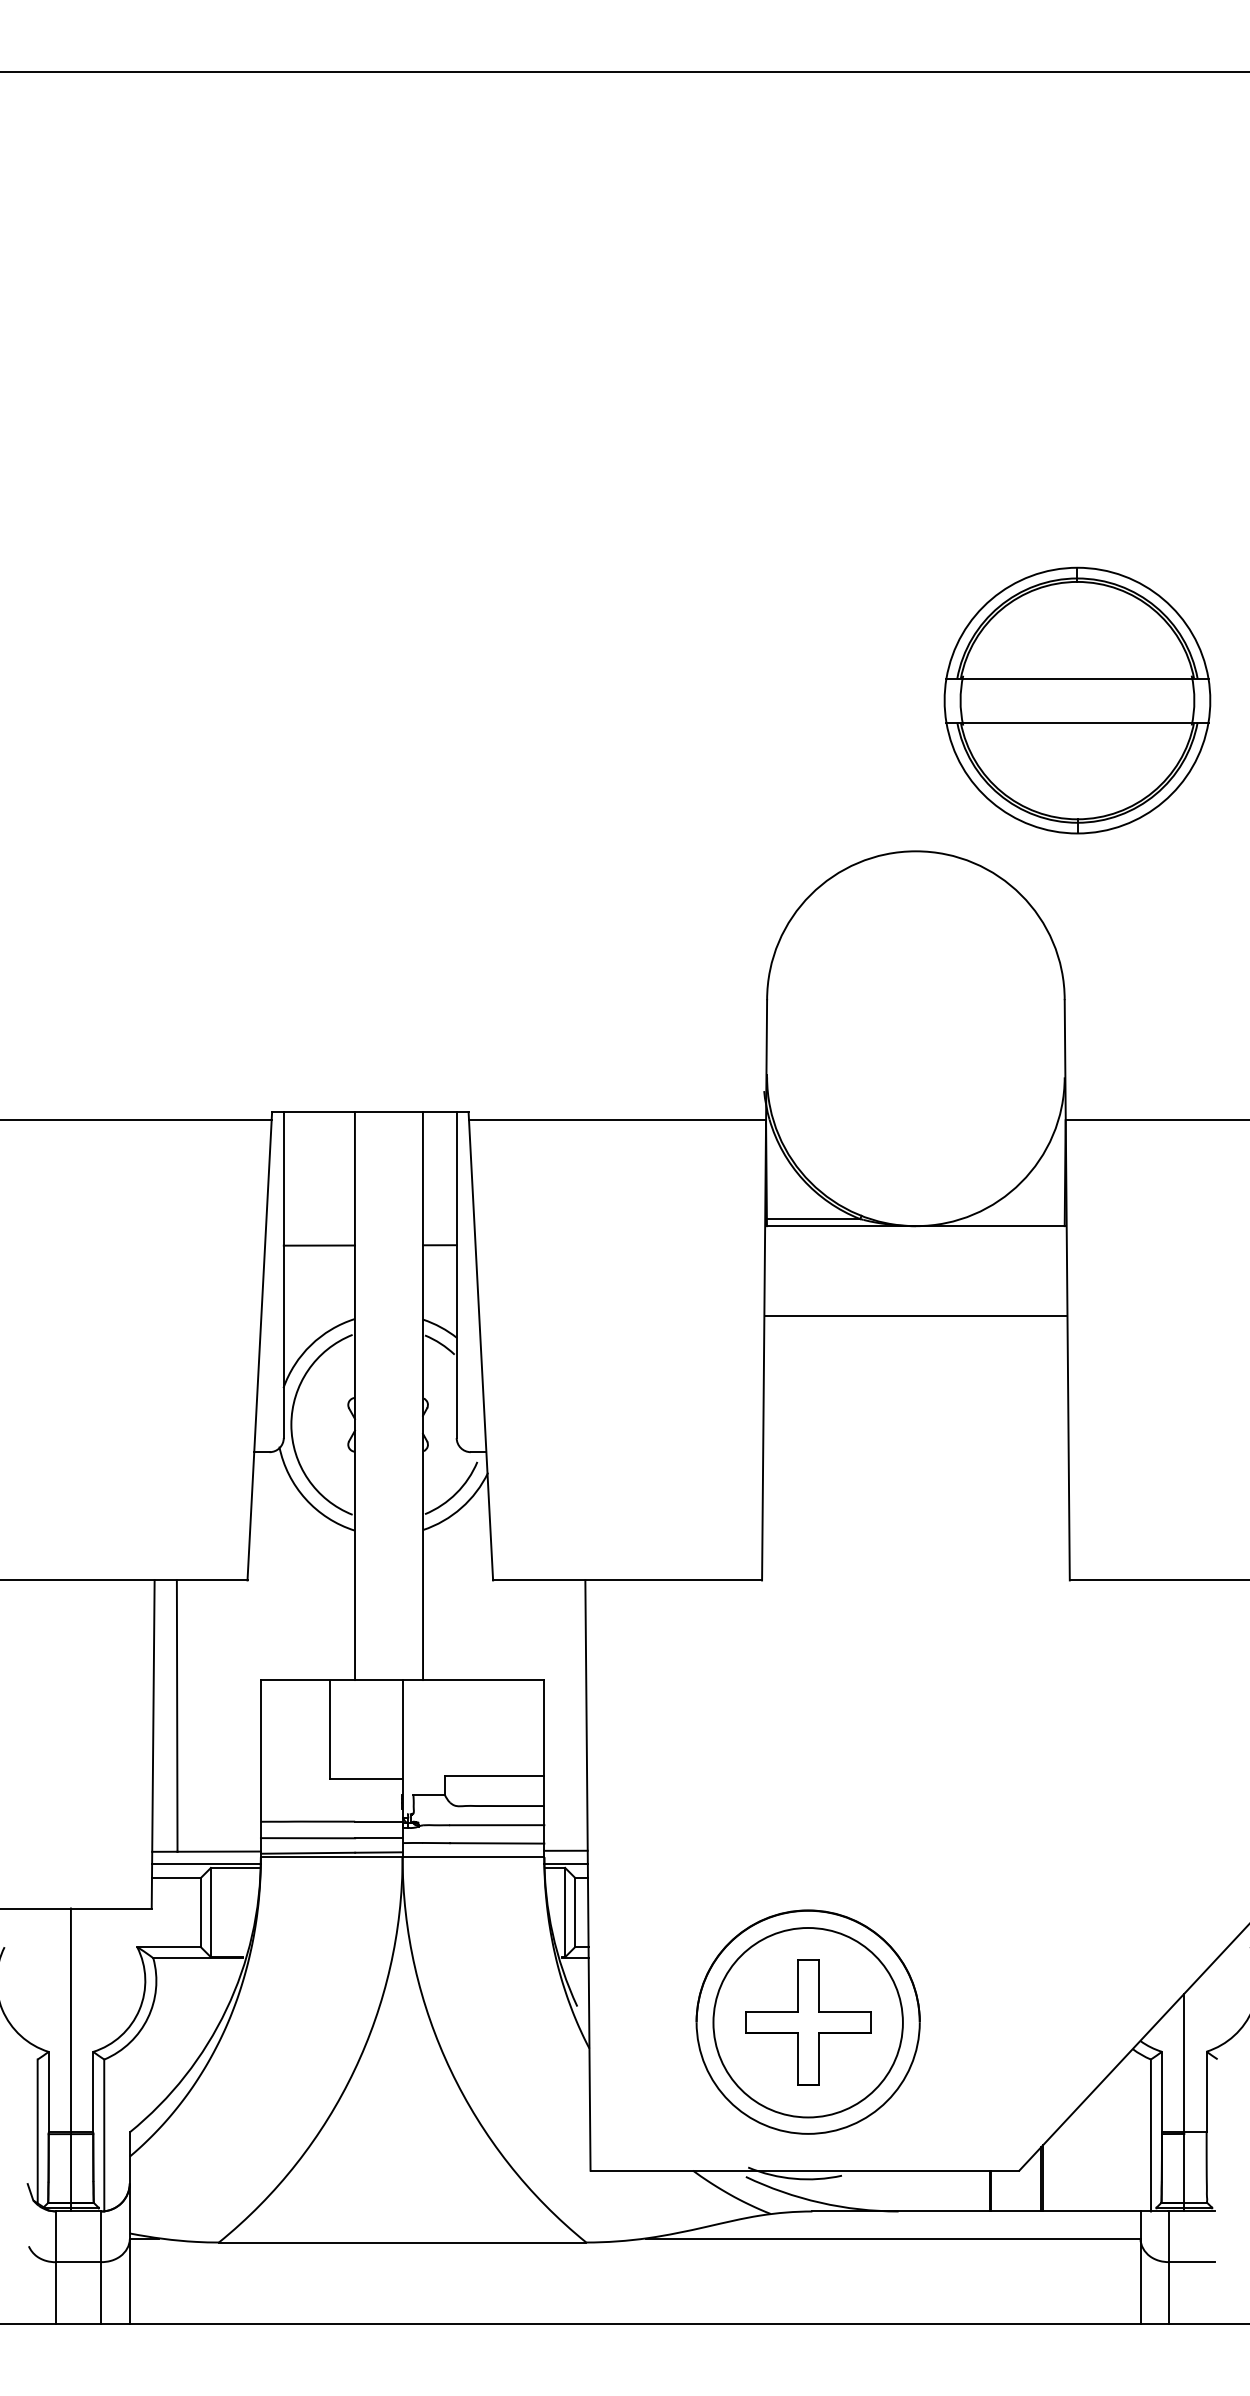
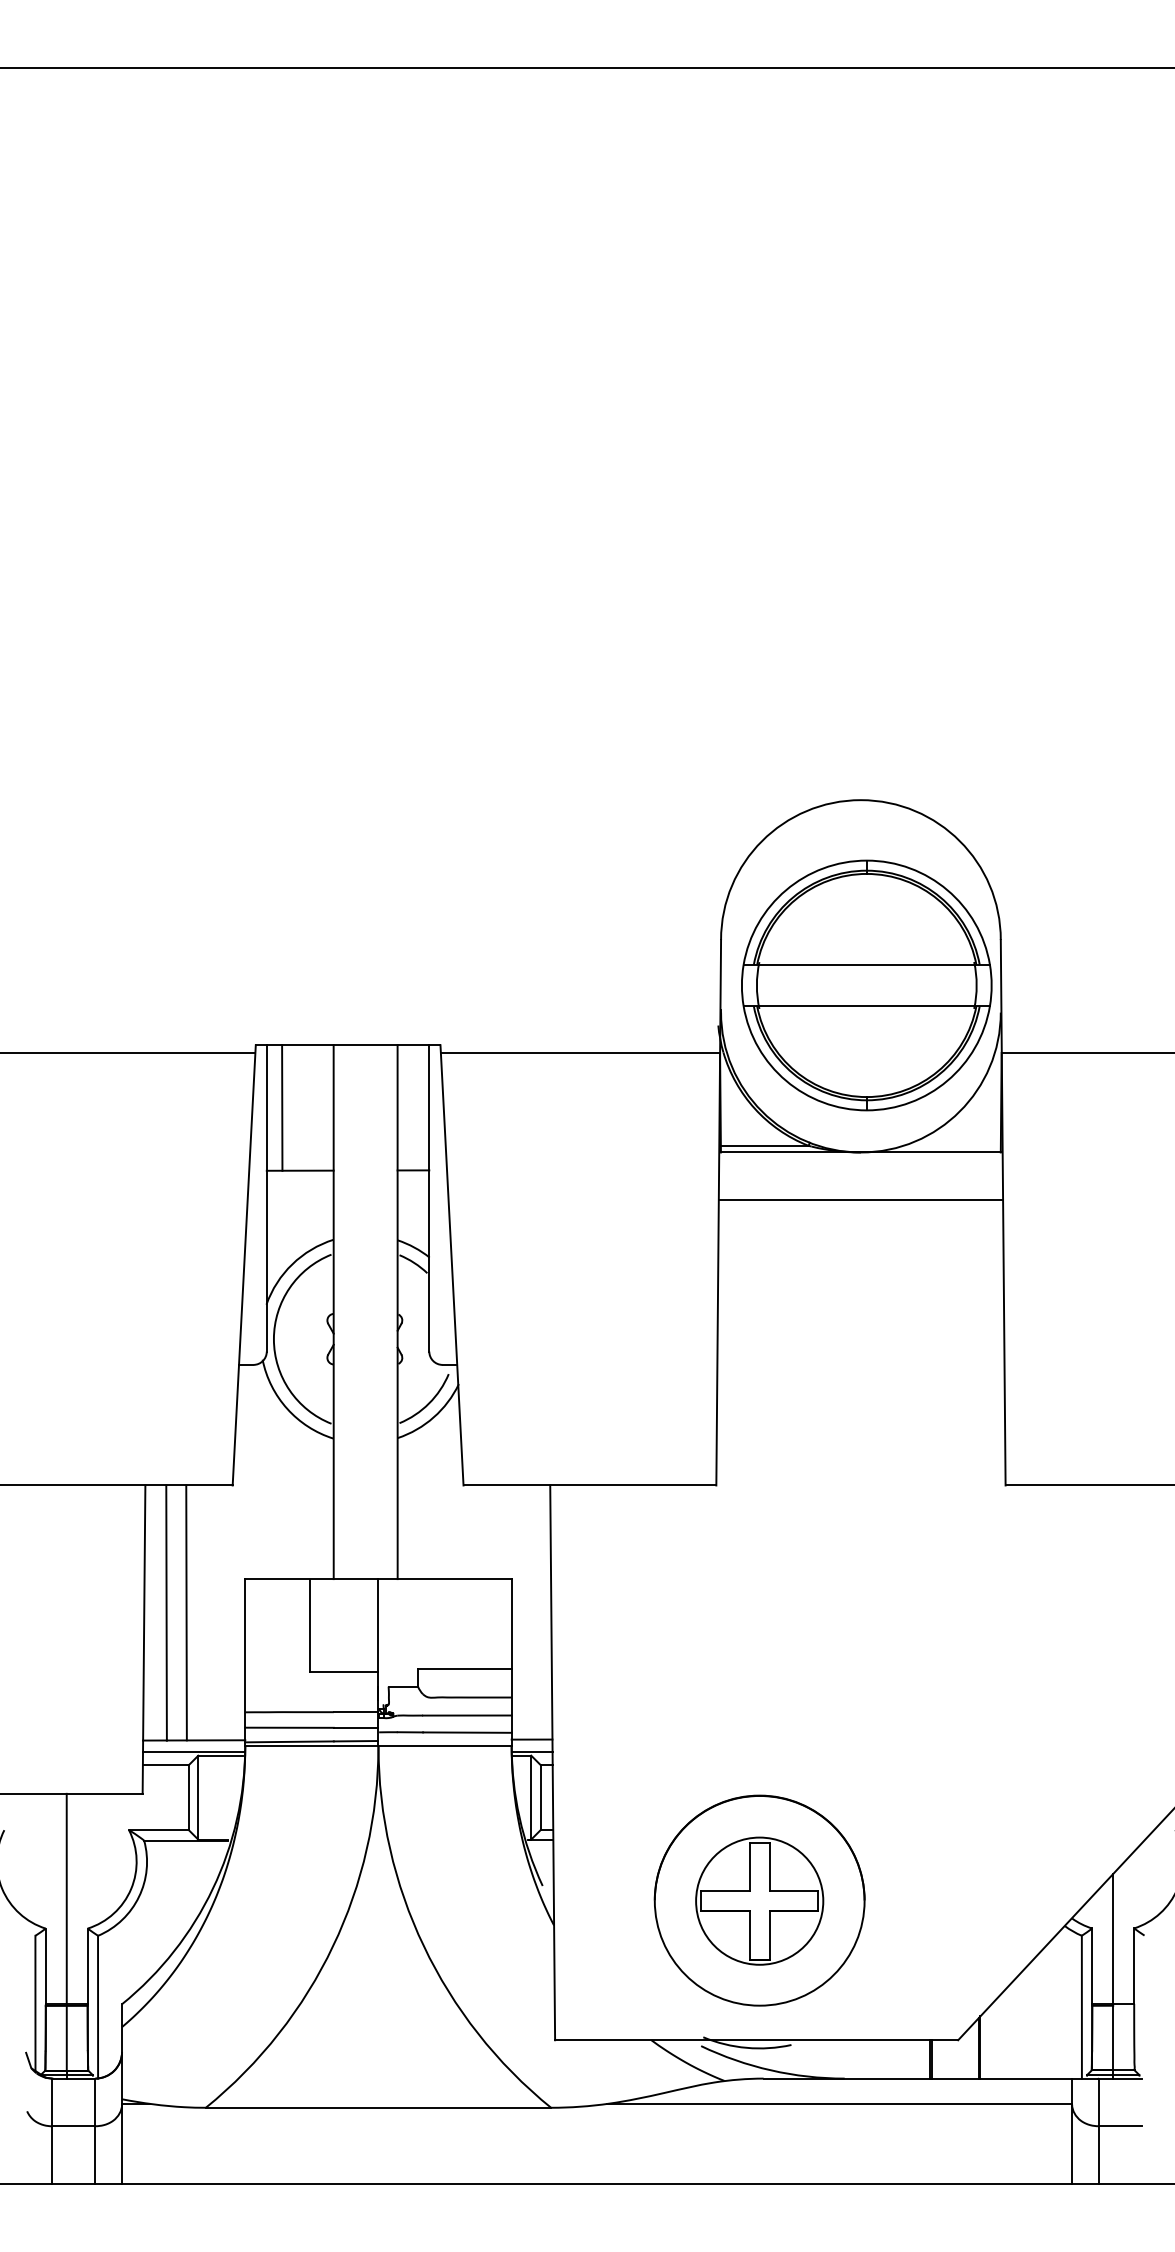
part: (1077, 700) -> (866, 985), moved
line: (300, 1178) -> (282, 1107), added
line: (915, 1315) -> (860, 1199), moved
line: (198, 1715) -> (186, 1612), added
circle: (807, 2021) -> (759, 1900), size x0.71

